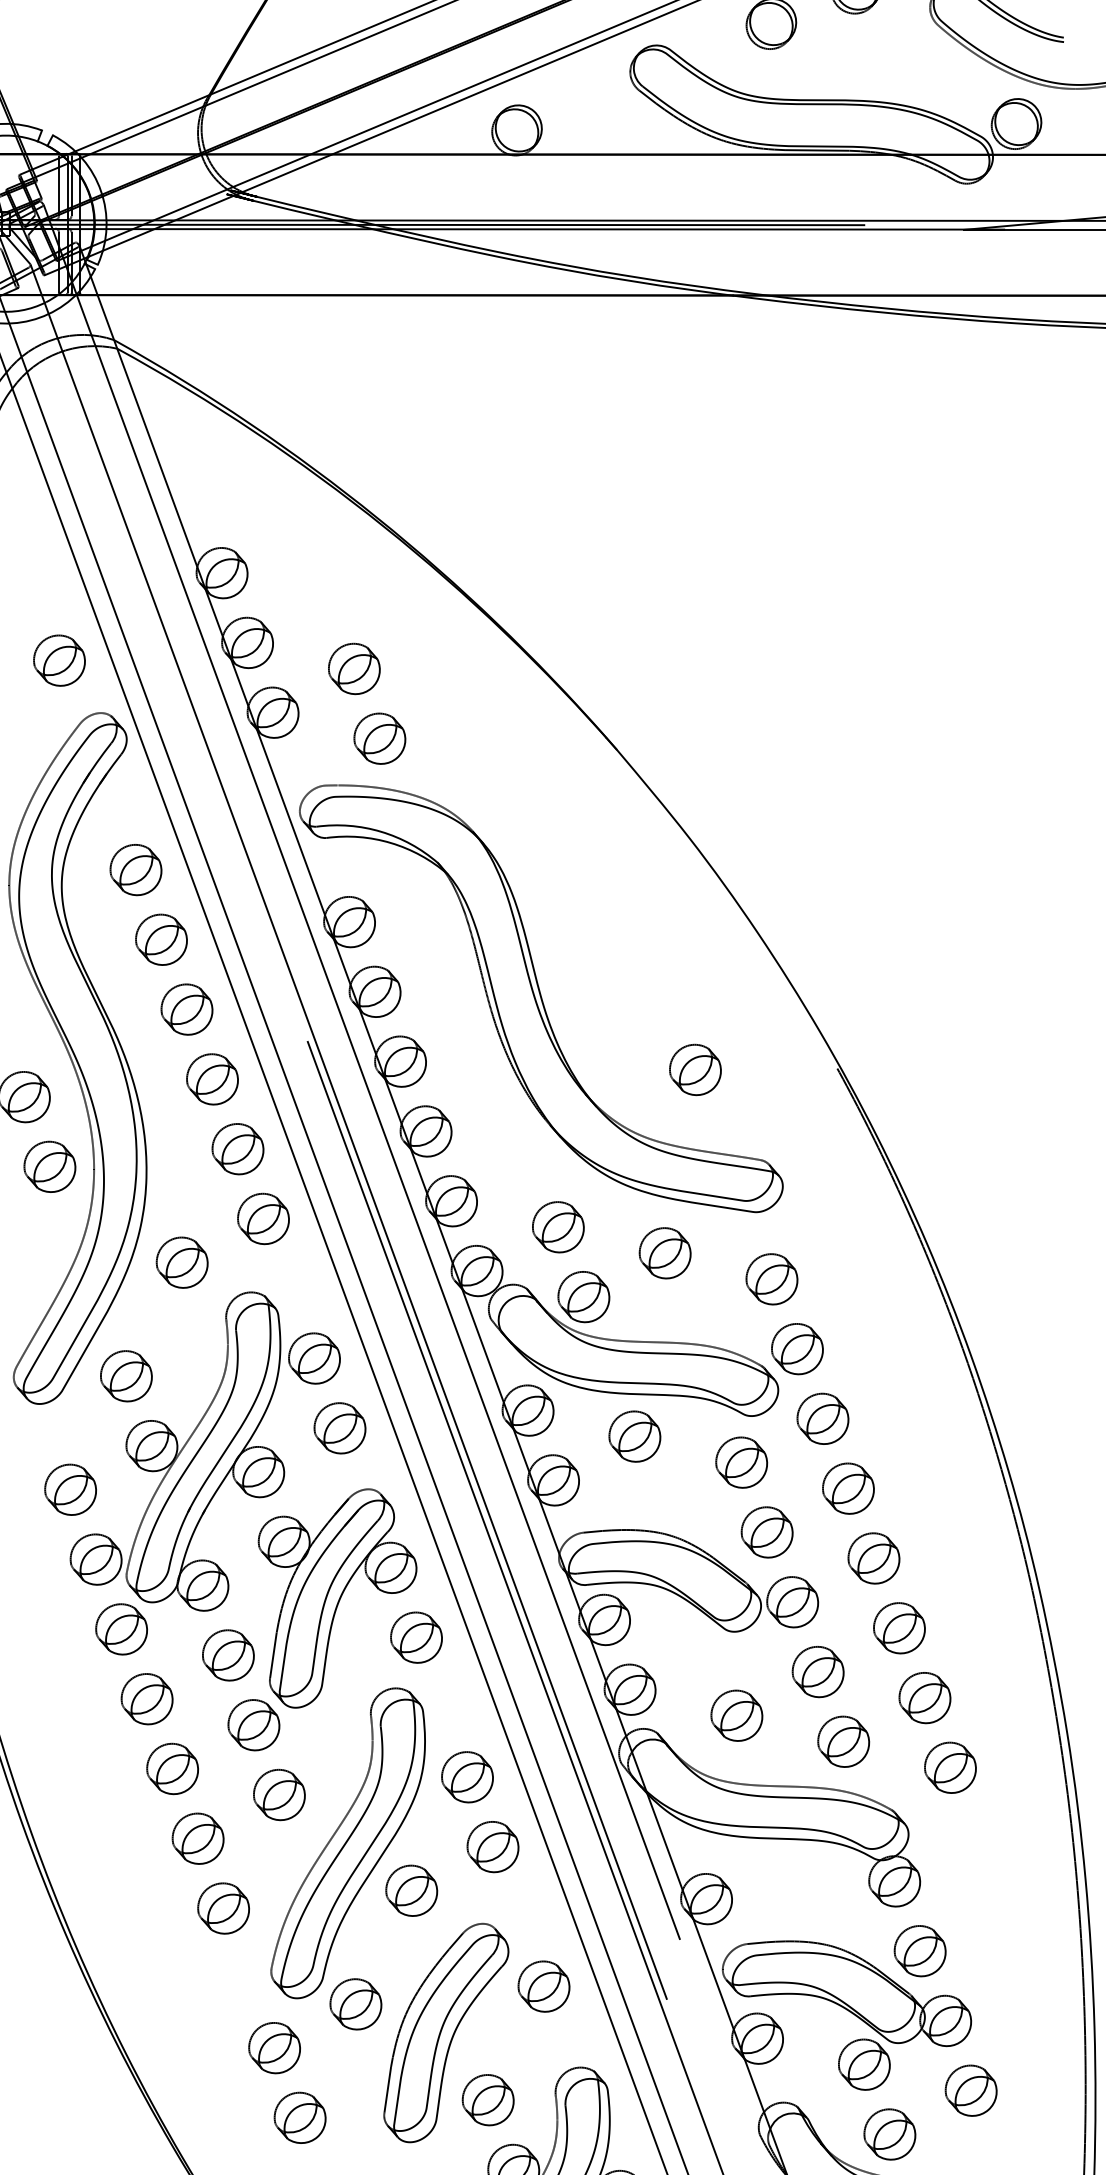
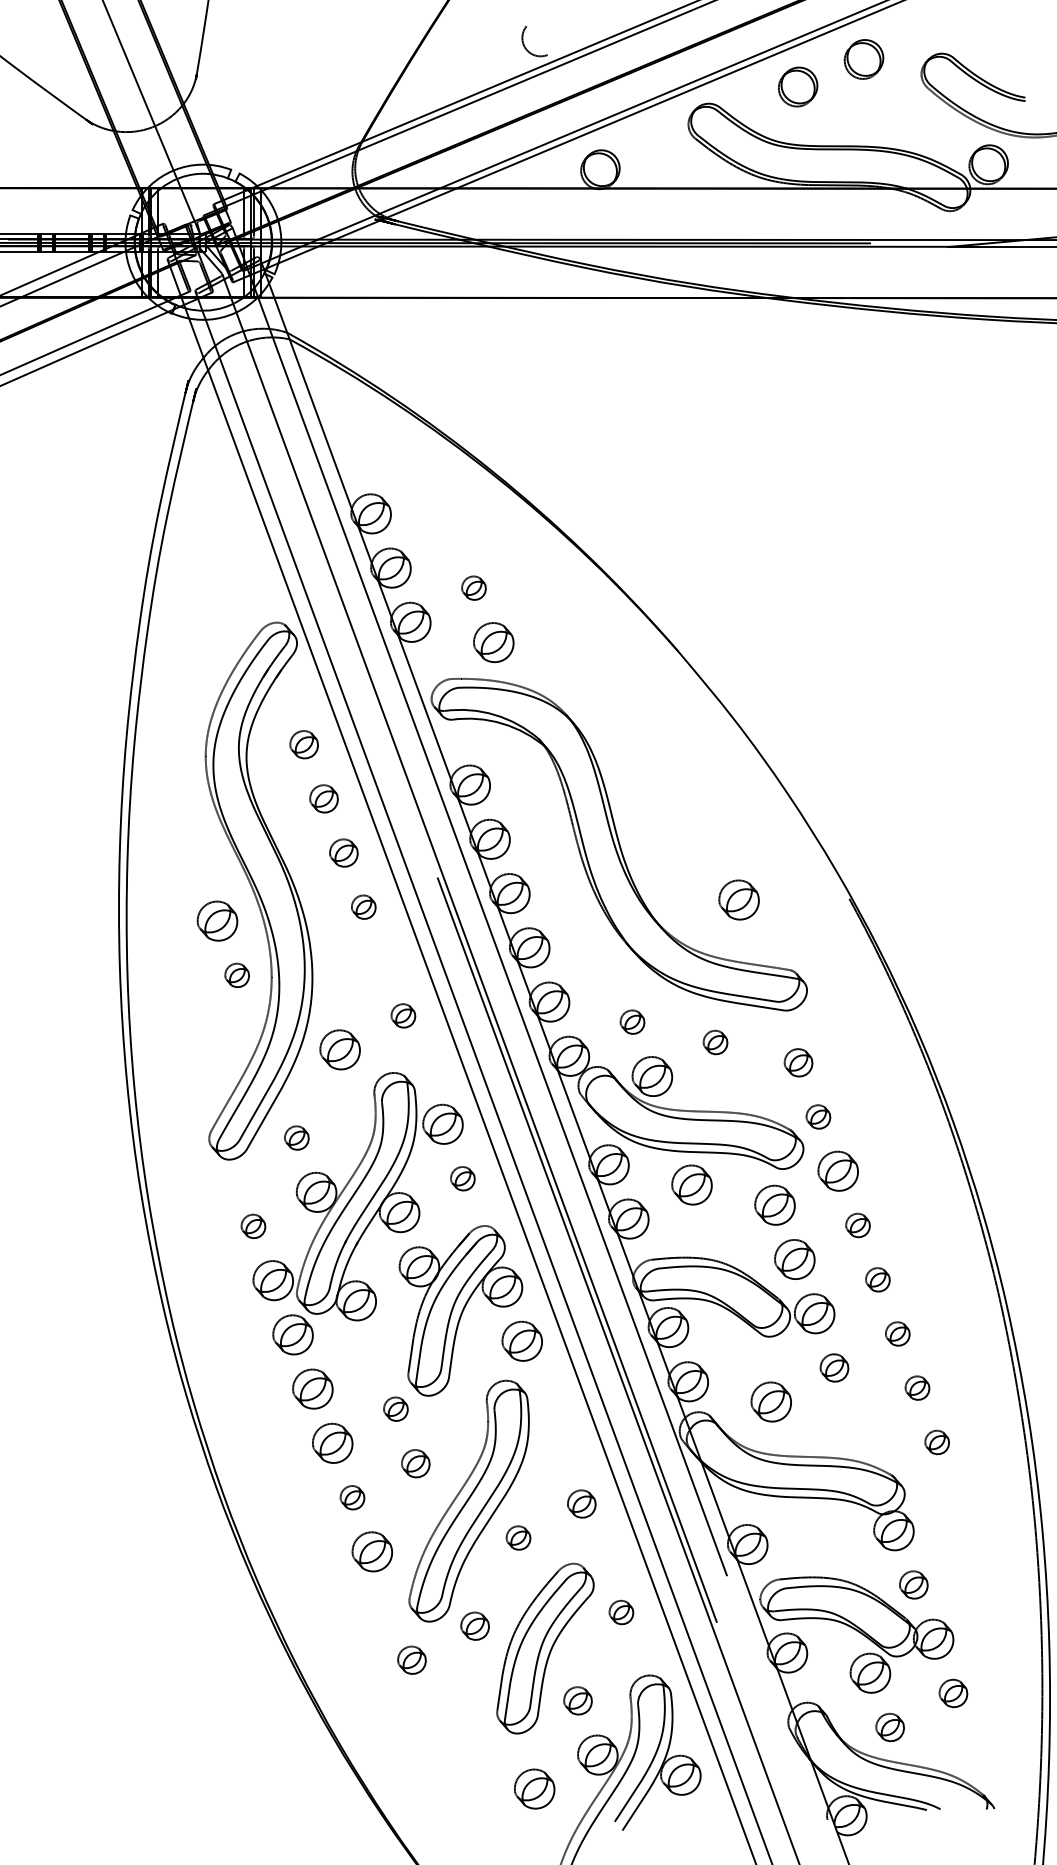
part: (59, 660) -> (244, 581), removed
part: (353, 667) -> (473, 587), size x0.6
part: (135, 869) -> (303, 744), size x0.7
part: (160, 939) -> (323, 798), size x0.7
part: (186, 1008) -> (343, 852), size x0.7
part: (212, 1078) -> (363, 906), size x0.6
part: (237, 1149) -> (383, 961), removed
part: (48, 1167) -> (236, 975), size x0.6
part: (263, 1218) -> (403, 1015), size x0.6
part: (558, 1226) -> (632, 1021), size x0.6
part: (665, 1253) -> (715, 1042), size x0.6
part: (771, 1278) -> (798, 1062), size x0.7
part: (797, 1348) -> (818, 1116), size x0.6
part: (126, 1375) -> (296, 1137), size x0.6
part: (339, 1428) -> (462, 1178), size x0.6
part: (847, 1488) -> (857, 1225), size x0.6
part: (70, 1489) -> (253, 1226), size x0.6
part: (873, 1558) -> (877, 1279), size x0.6
part: (899, 1627) -> (897, 1333), size x0.6
part: (227, 1654) -> (375, 1354), removed
part: (818, 1671) -> (834, 1367), size x0.7
part: (924, 1697) -> (917, 1387), size x0.6
part: (253, 1724) -> (395, 1408), size x0.6
part: (842, 1740) -> (853, 1421), removed
part: (949, 1767) -> (936, 1442), size x0.6
part: (466, 1776) -> (561, 1449), removed
part: (279, 1794) -> (415, 1463), size x0.7
part: (198, 1838) -> (352, 1497), size x0.6
part: (492, 1846) -> (581, 1503), size x0.7
part: (411, 1890) -> (518, 1537), size x0.6
part: (919, 1950) -> (913, 1584), size x0.7
part: (544, 1986) -> (621, 1612), size x0.6
part: (355, 2003) -> (474, 1625), size x0.7
part: (273, 2046) -> (411, 1659), size x0.7
part: (971, 2090) -> (953, 1693), size x0.7
part: (487, 2099) -> (577, 1700), size x0.7
part: (299, 2117) -> (431, 1714), removed
part: (888, 2134) -> (889, 1727), size x0.7

